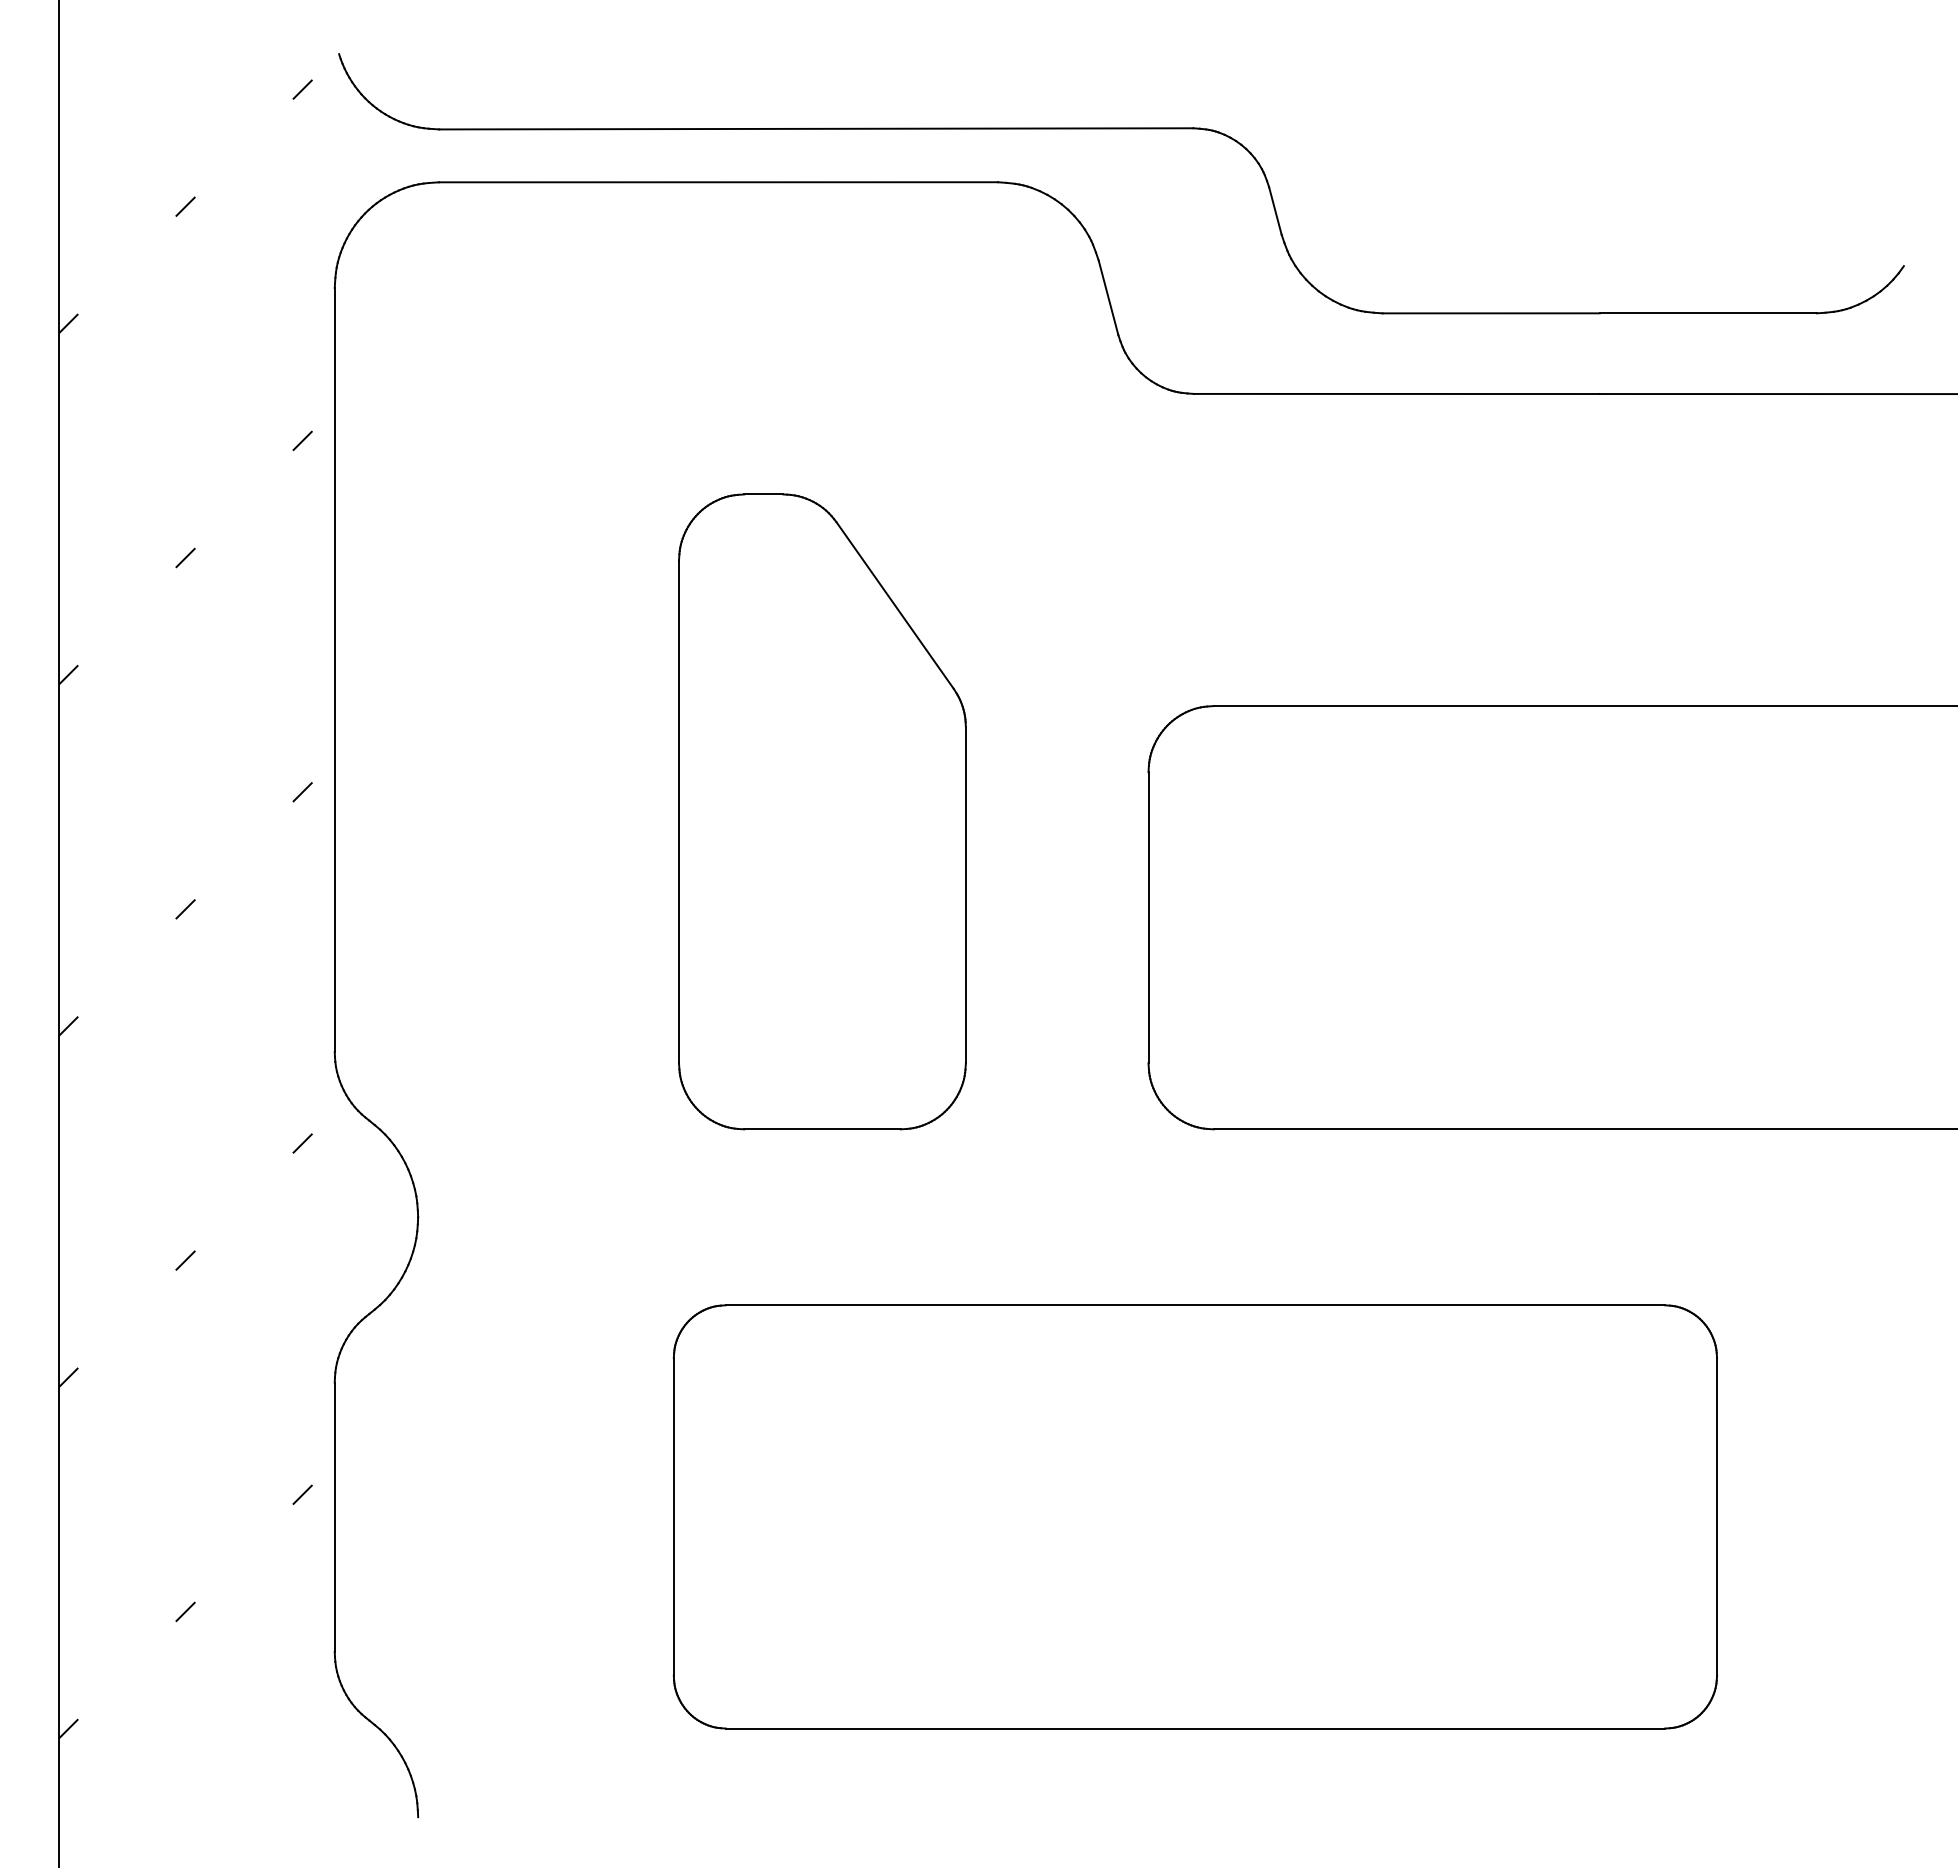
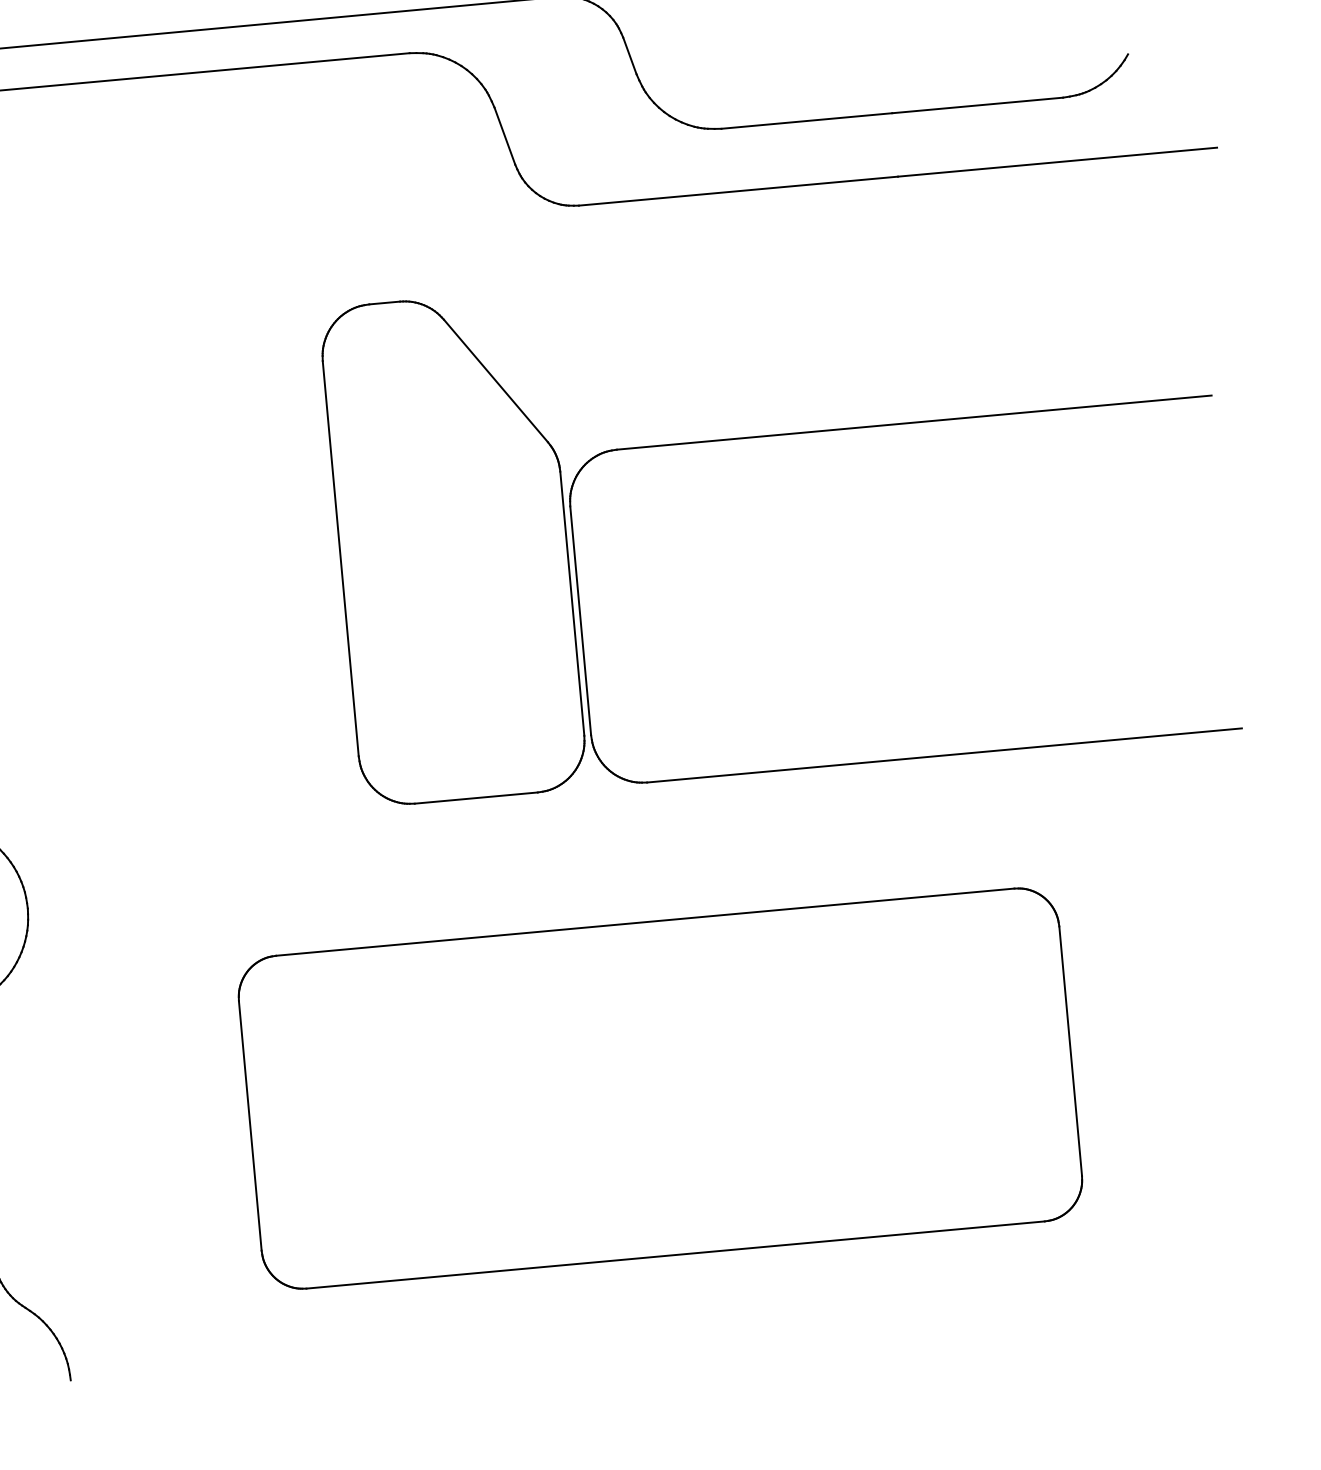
part: (822, 811) -> (453, 548), moved

